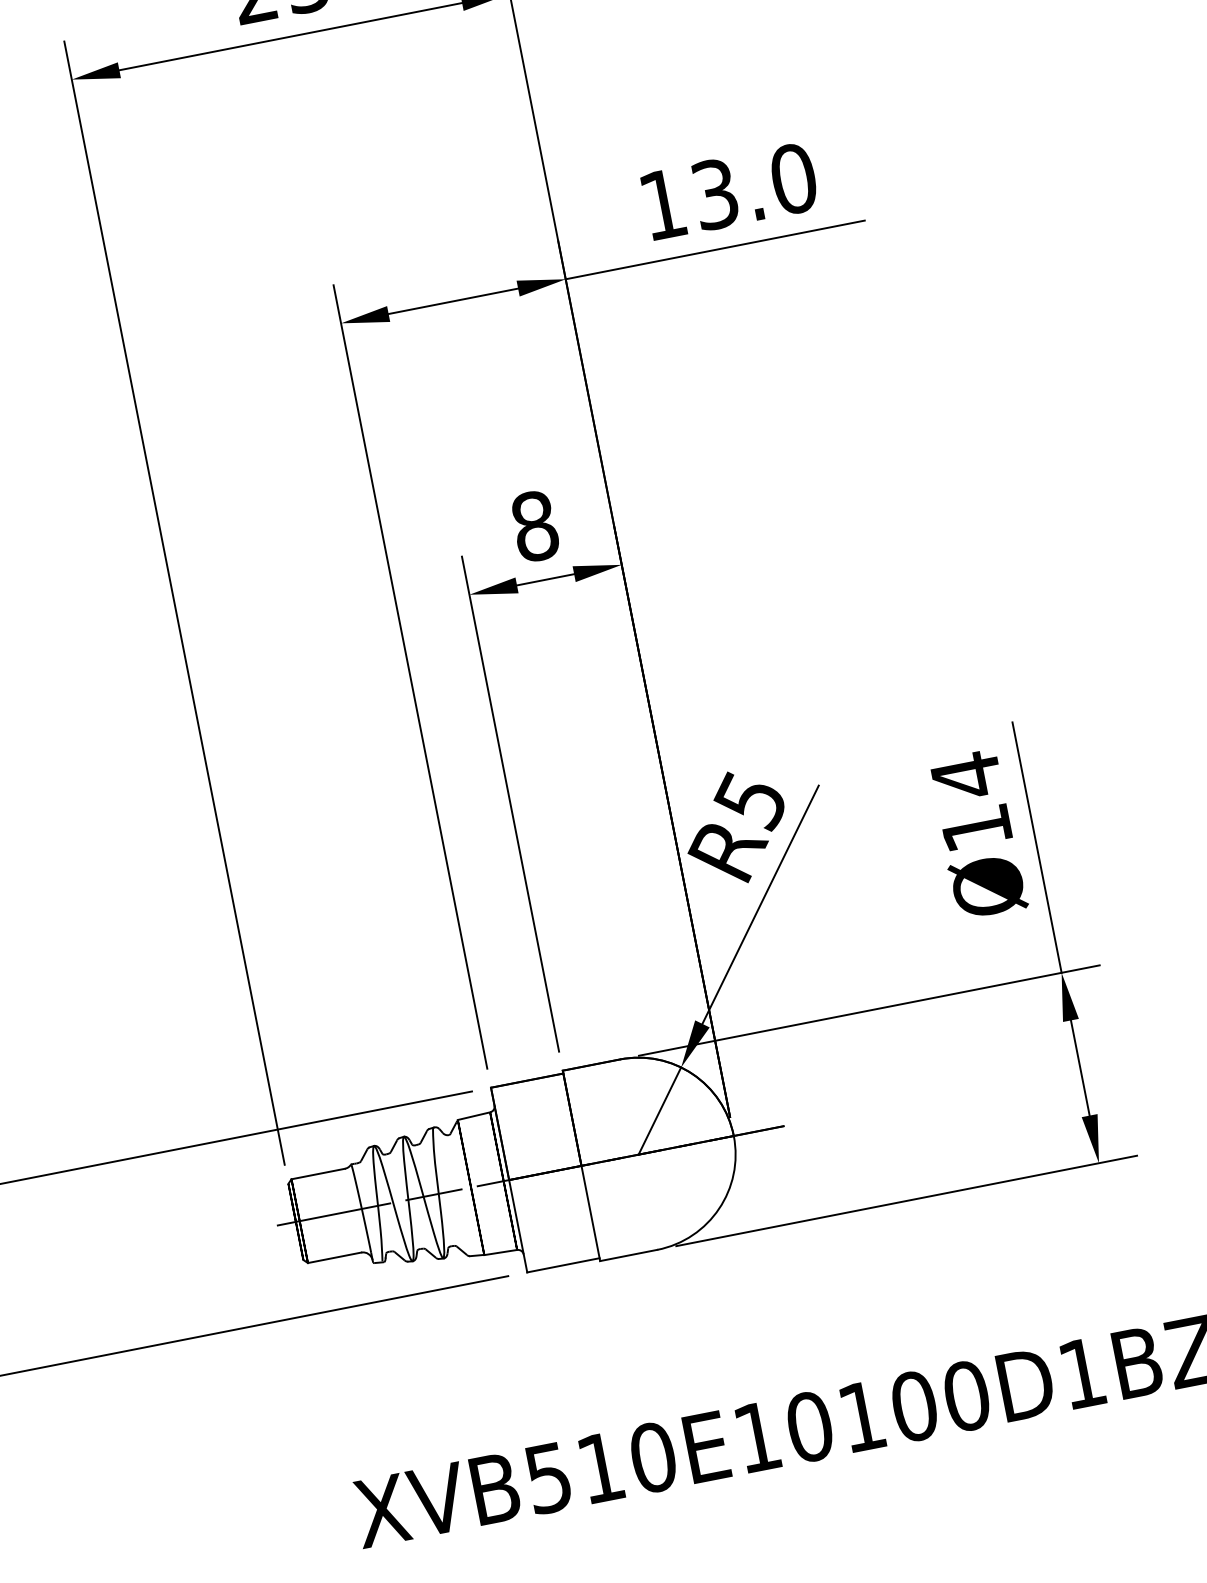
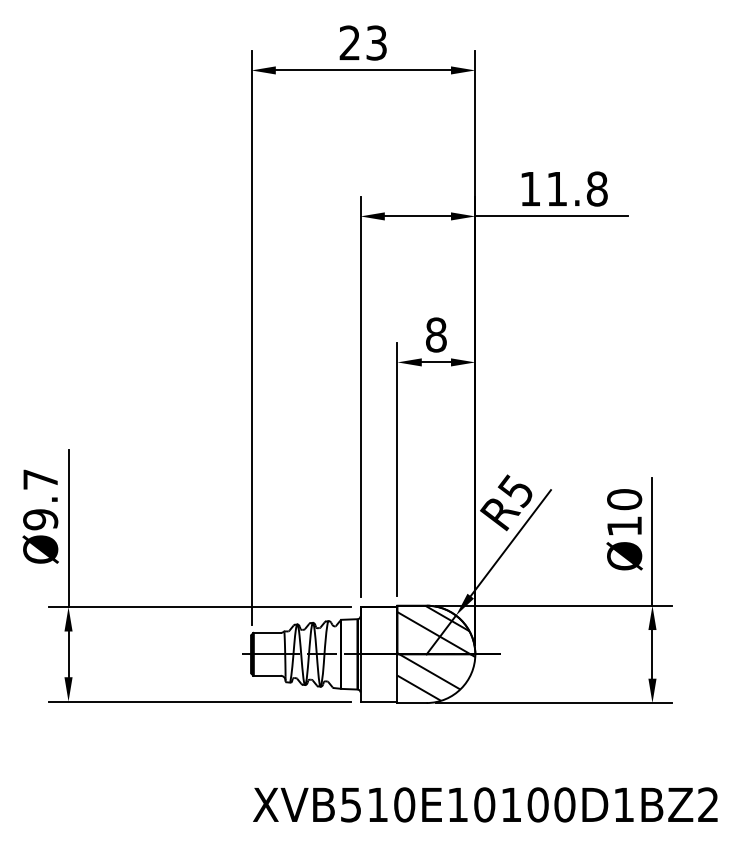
text: (754, 185) -> (577, 188), 13.0 -> 11.8
text: (966, 775) -> (624, 499), Ø14 -> Ø10
hatch: (657, 1147) -> (436, 652), added

